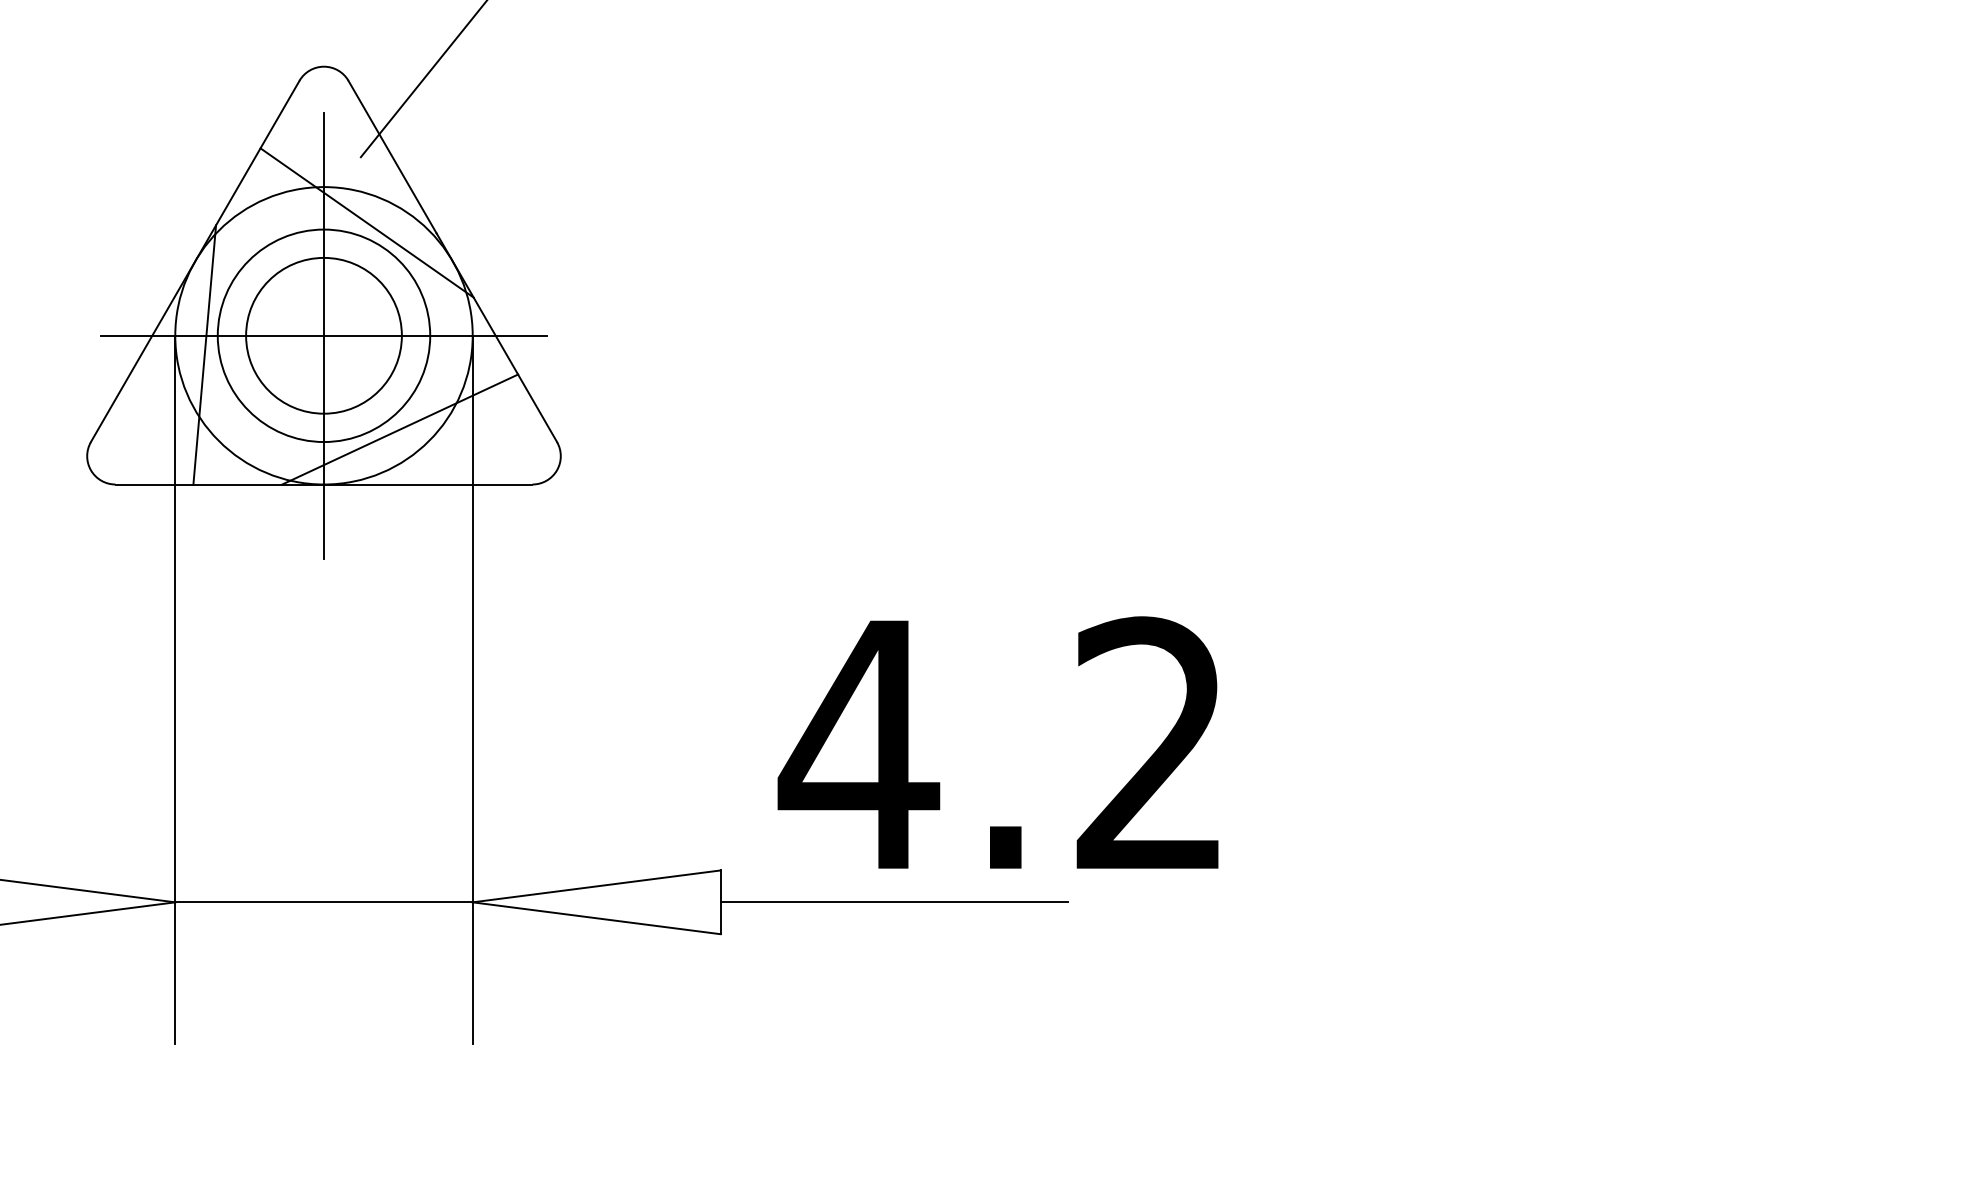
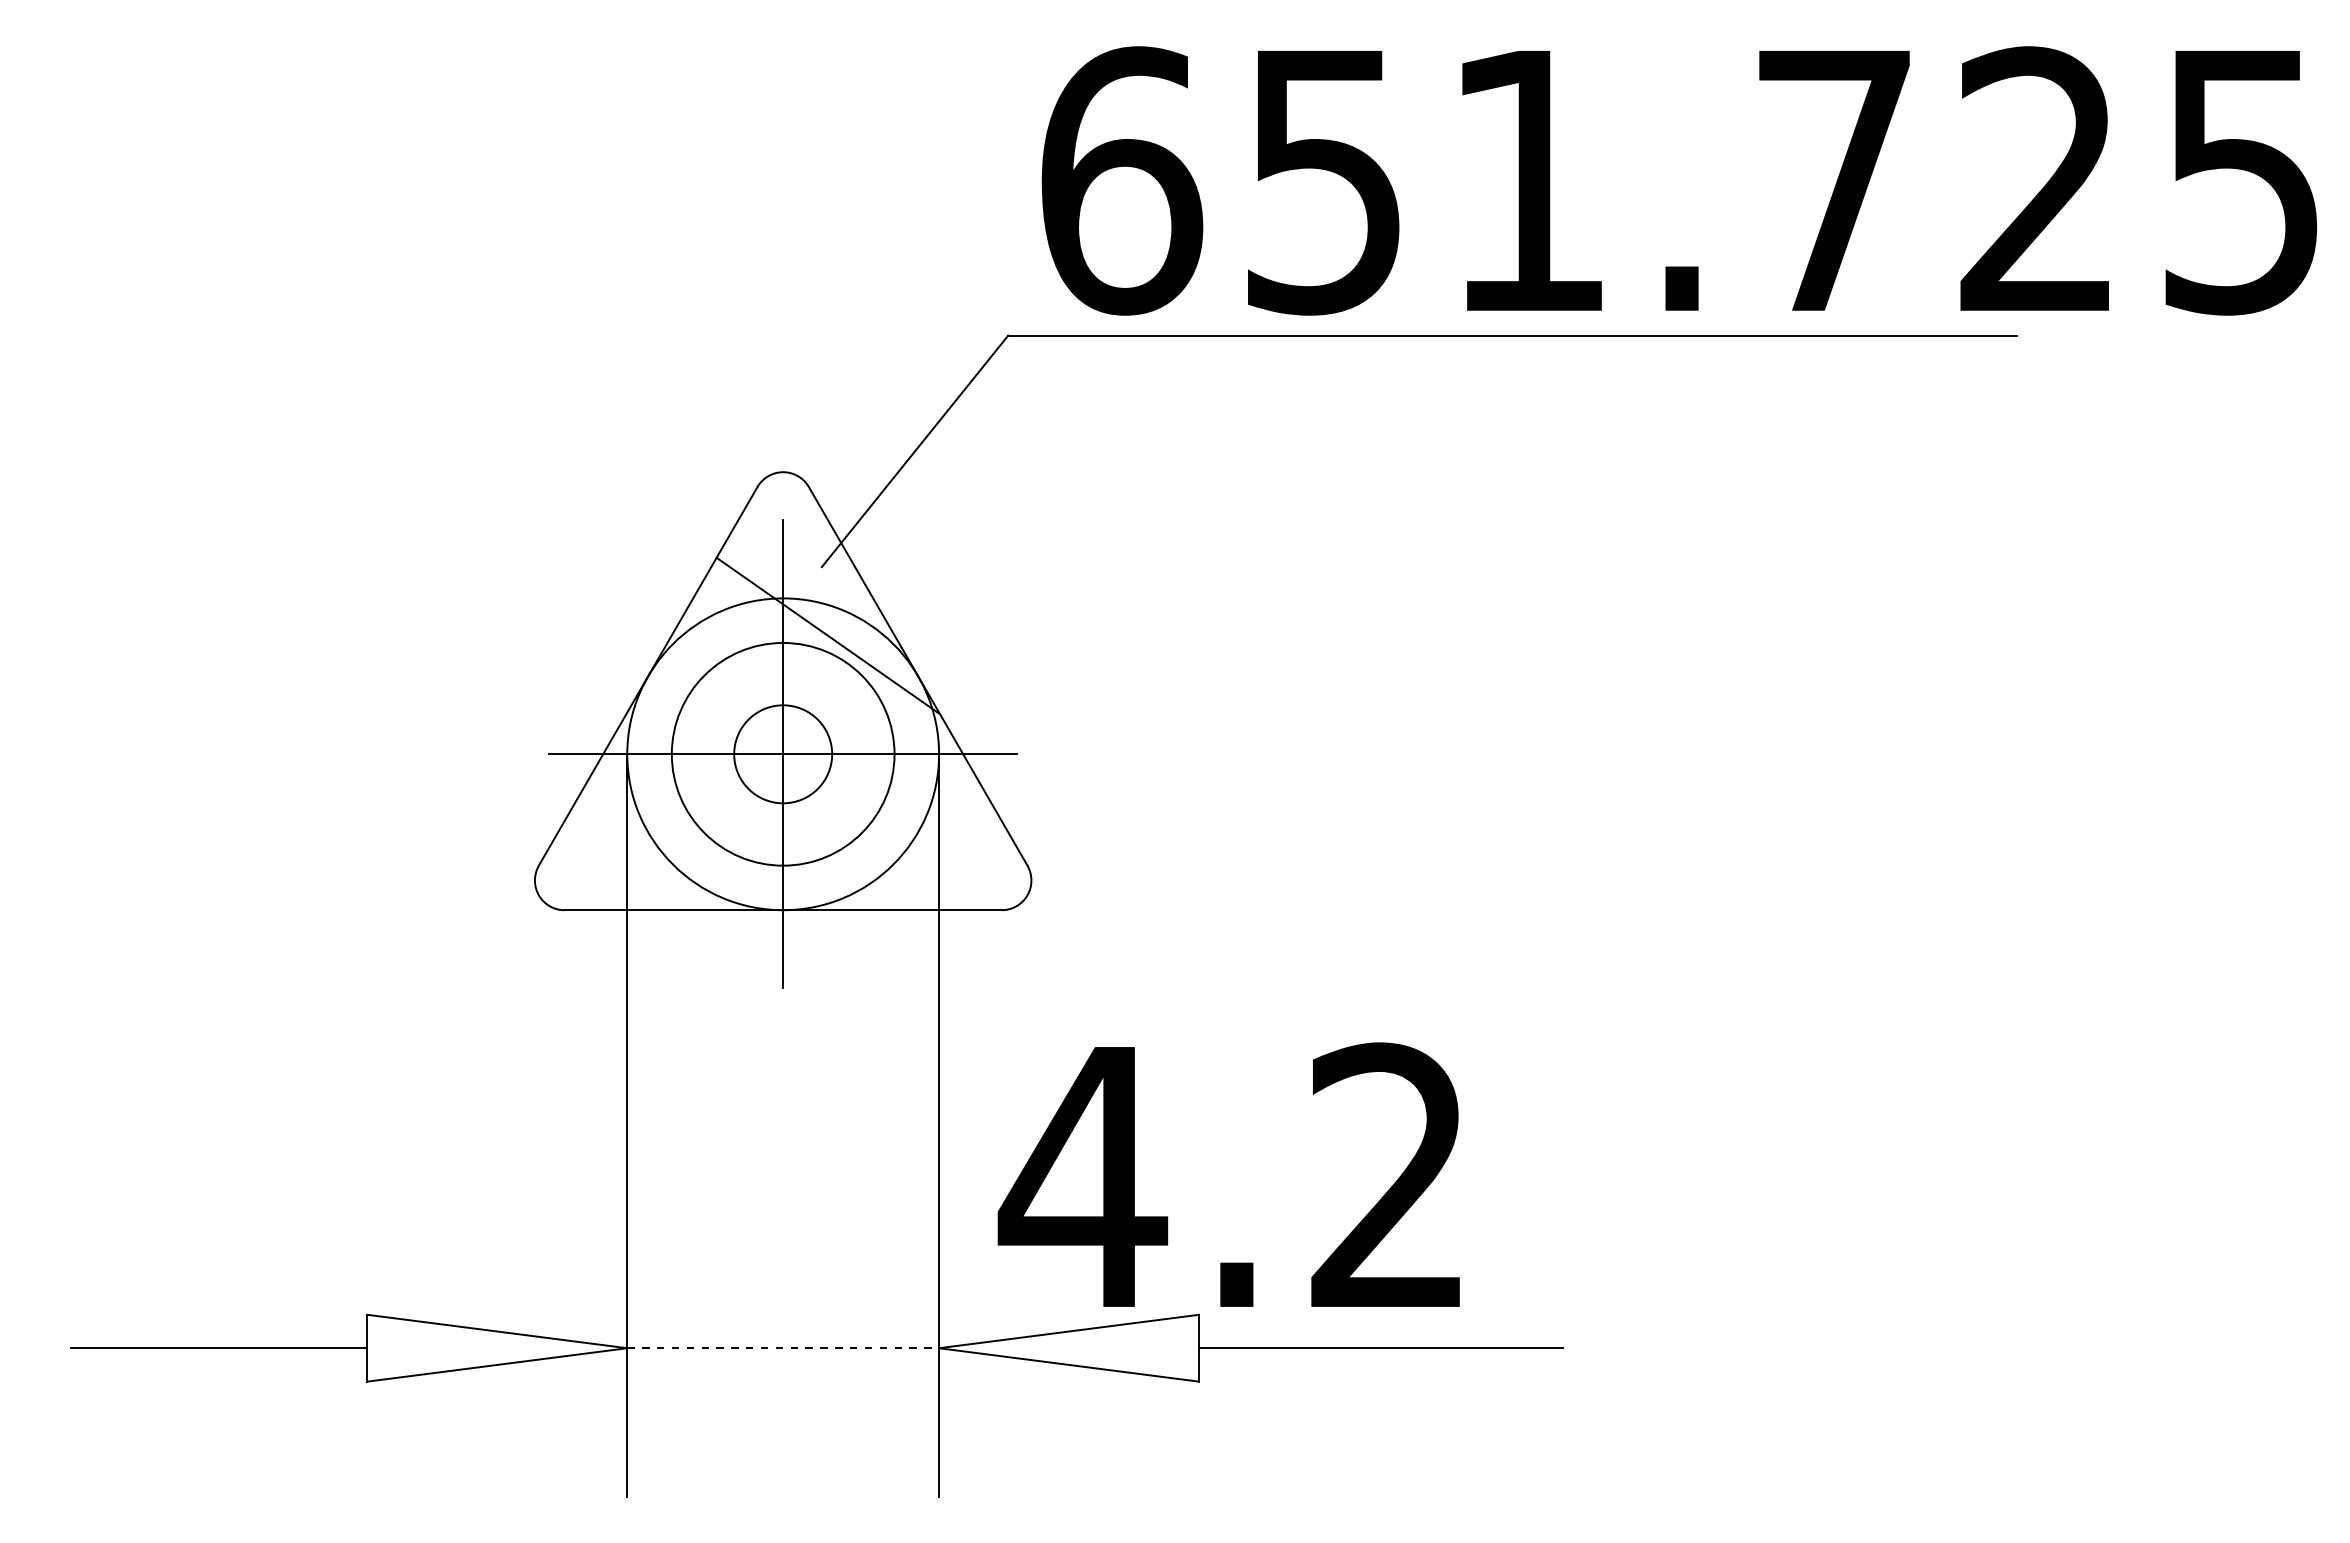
circle: (323, 335) -> (782, 753), size x0.6
line: (205, 355) -> (658, 774), removed
line: (399, 429) -> (862, 852), removed
text: (997, 742) -> (1228, 1174), moved
line: (324, 902) -> (783, 1348), solid -> dashed

